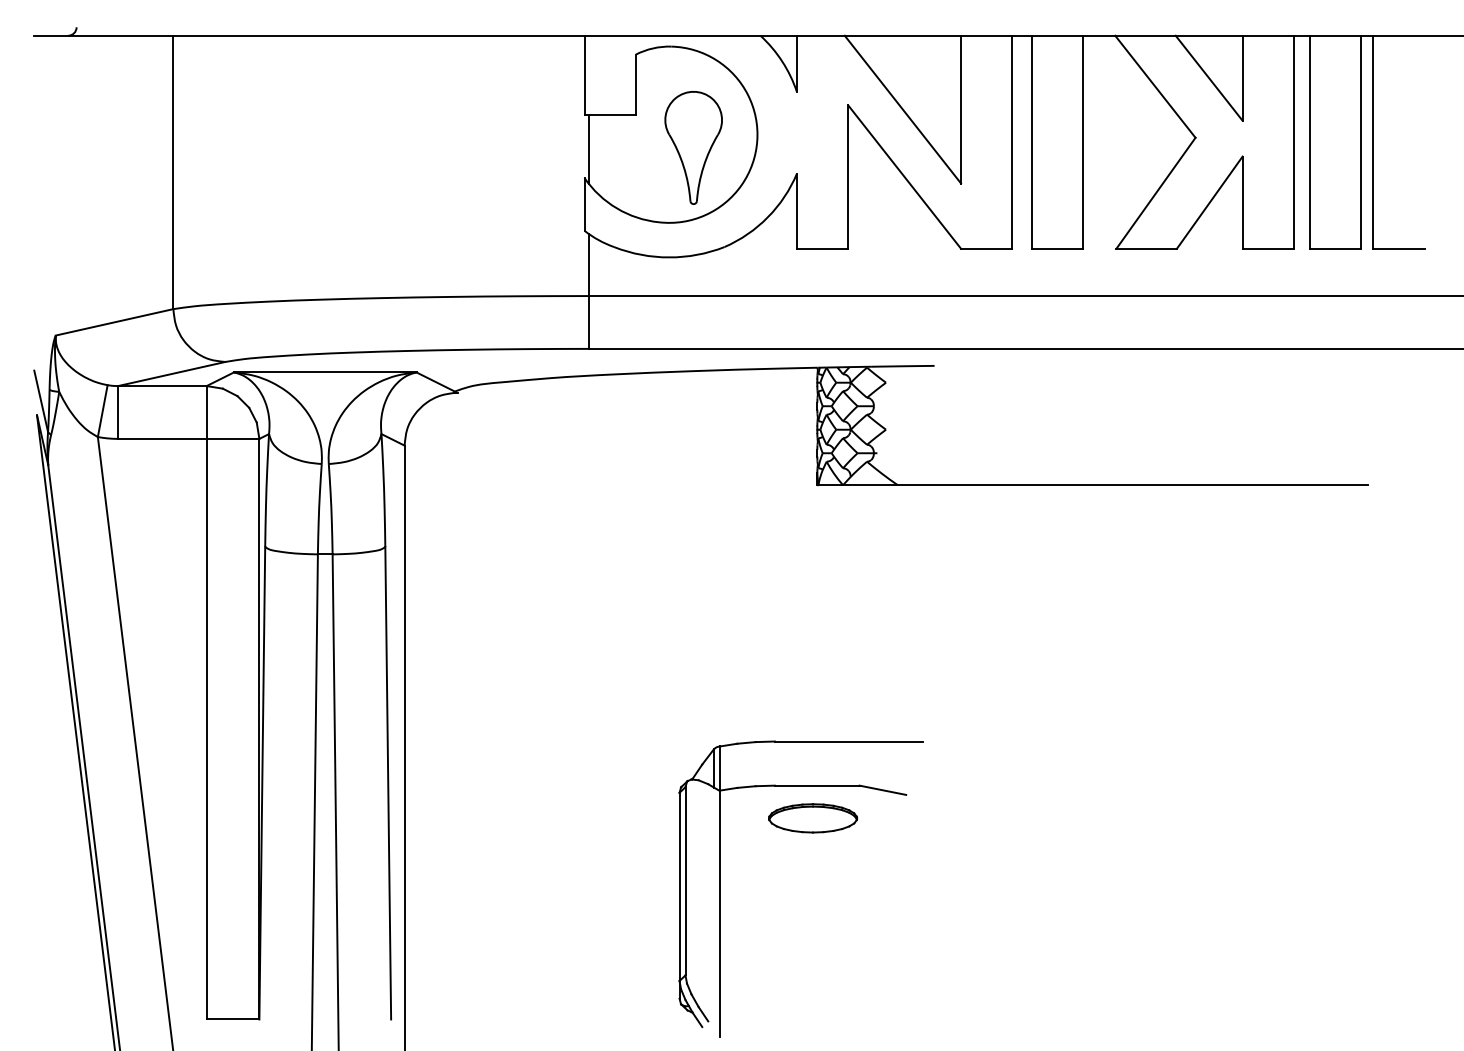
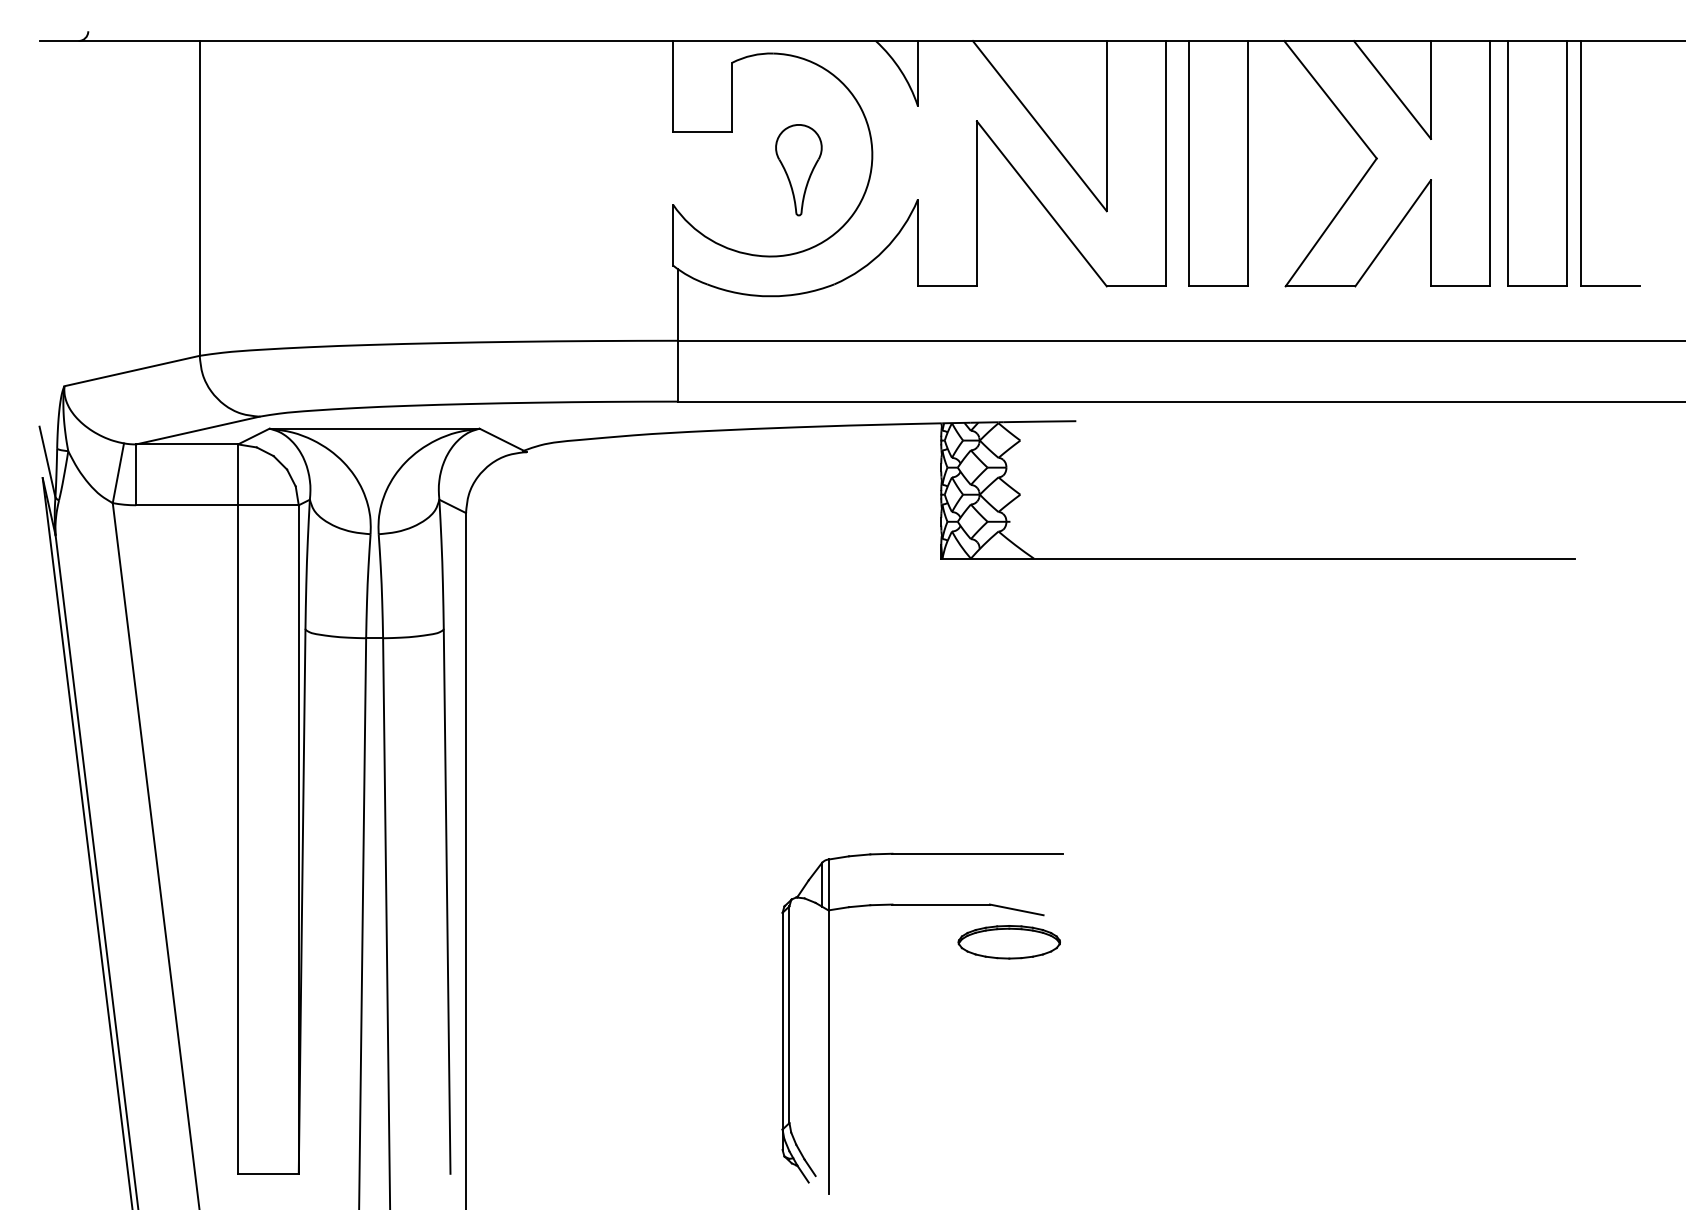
part: (693, 147) -> (798, 169), size x0.7
line: (589, 149) -> (678, 171), removed
part: (812, 818) -> (1008, 942), moved

